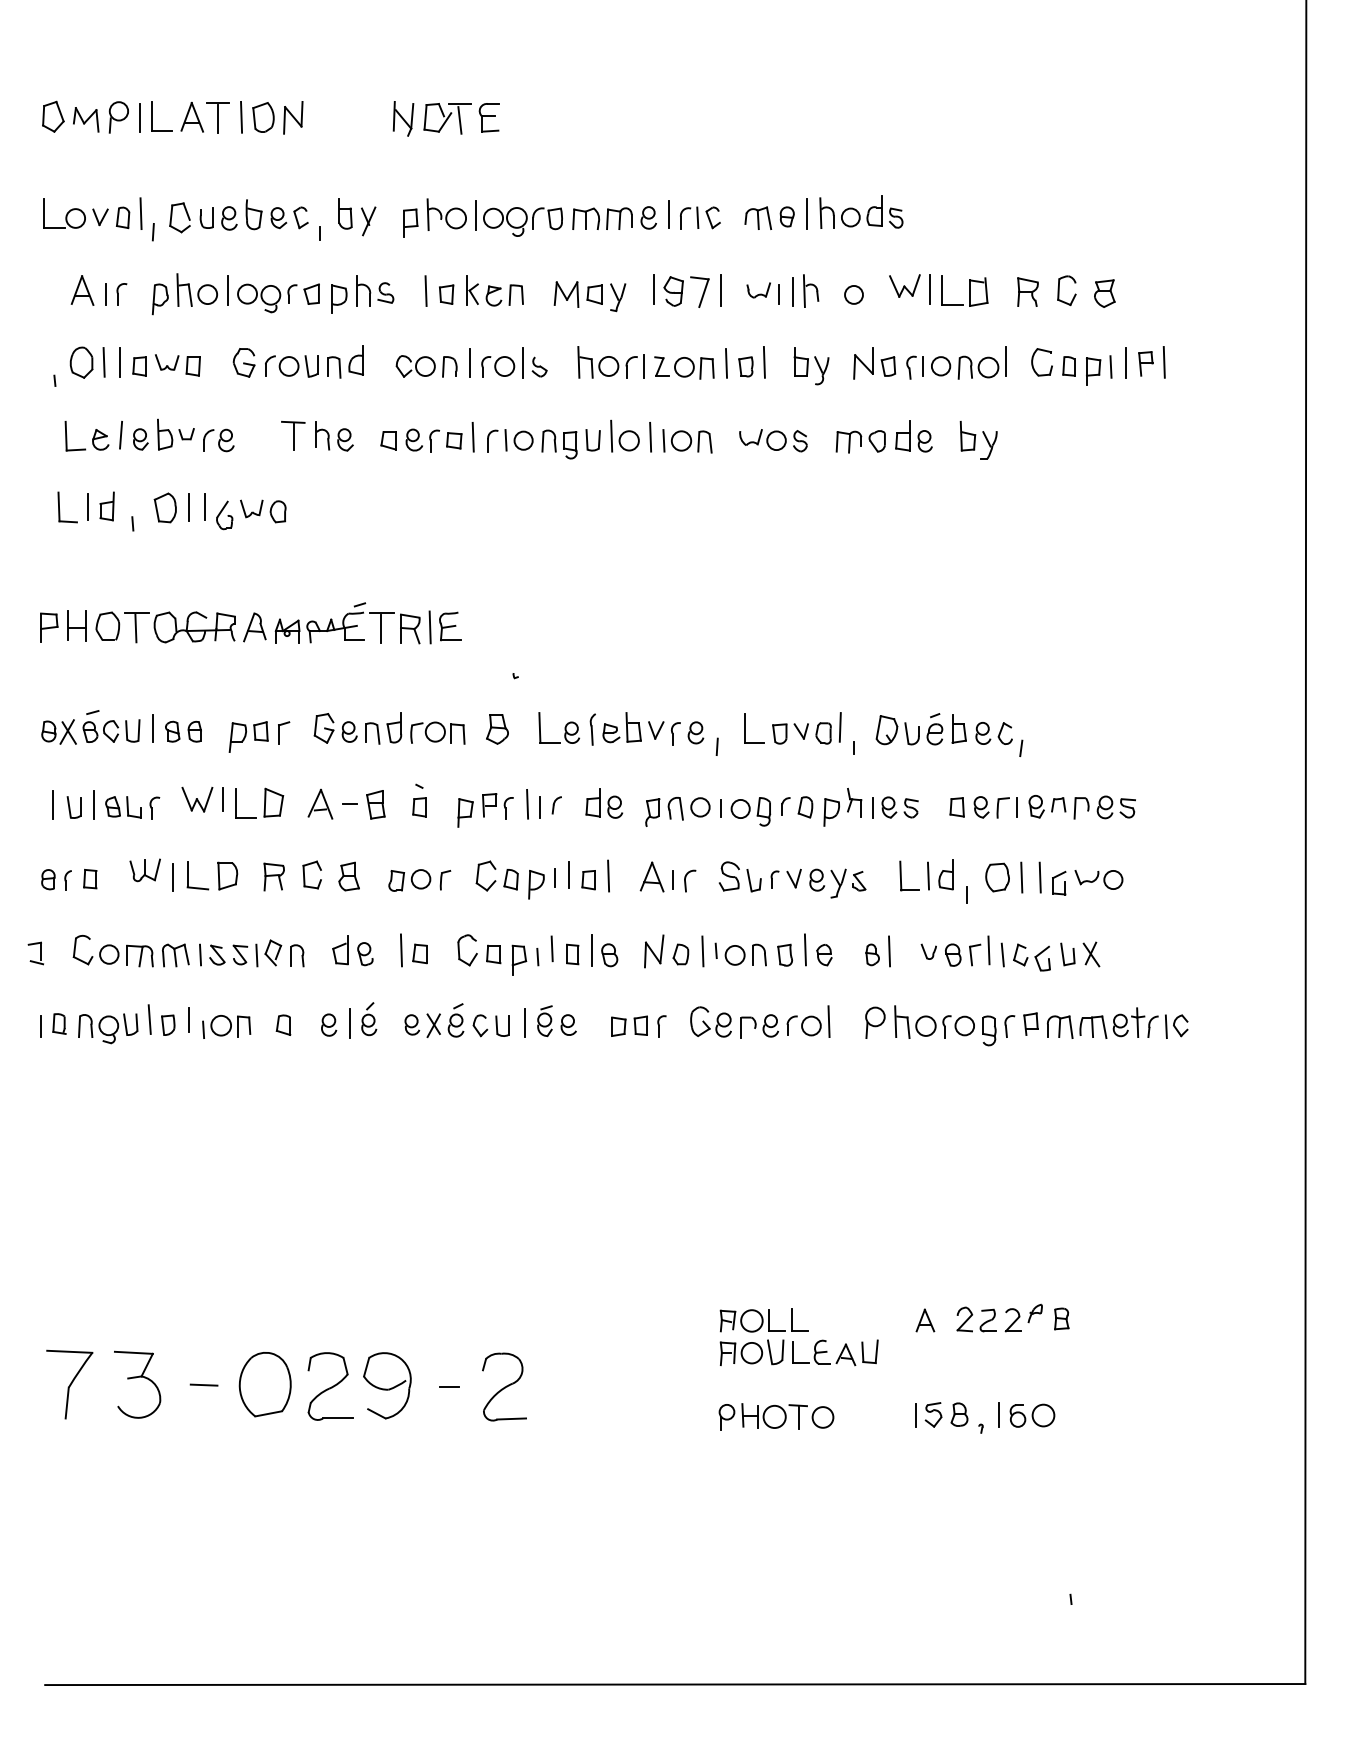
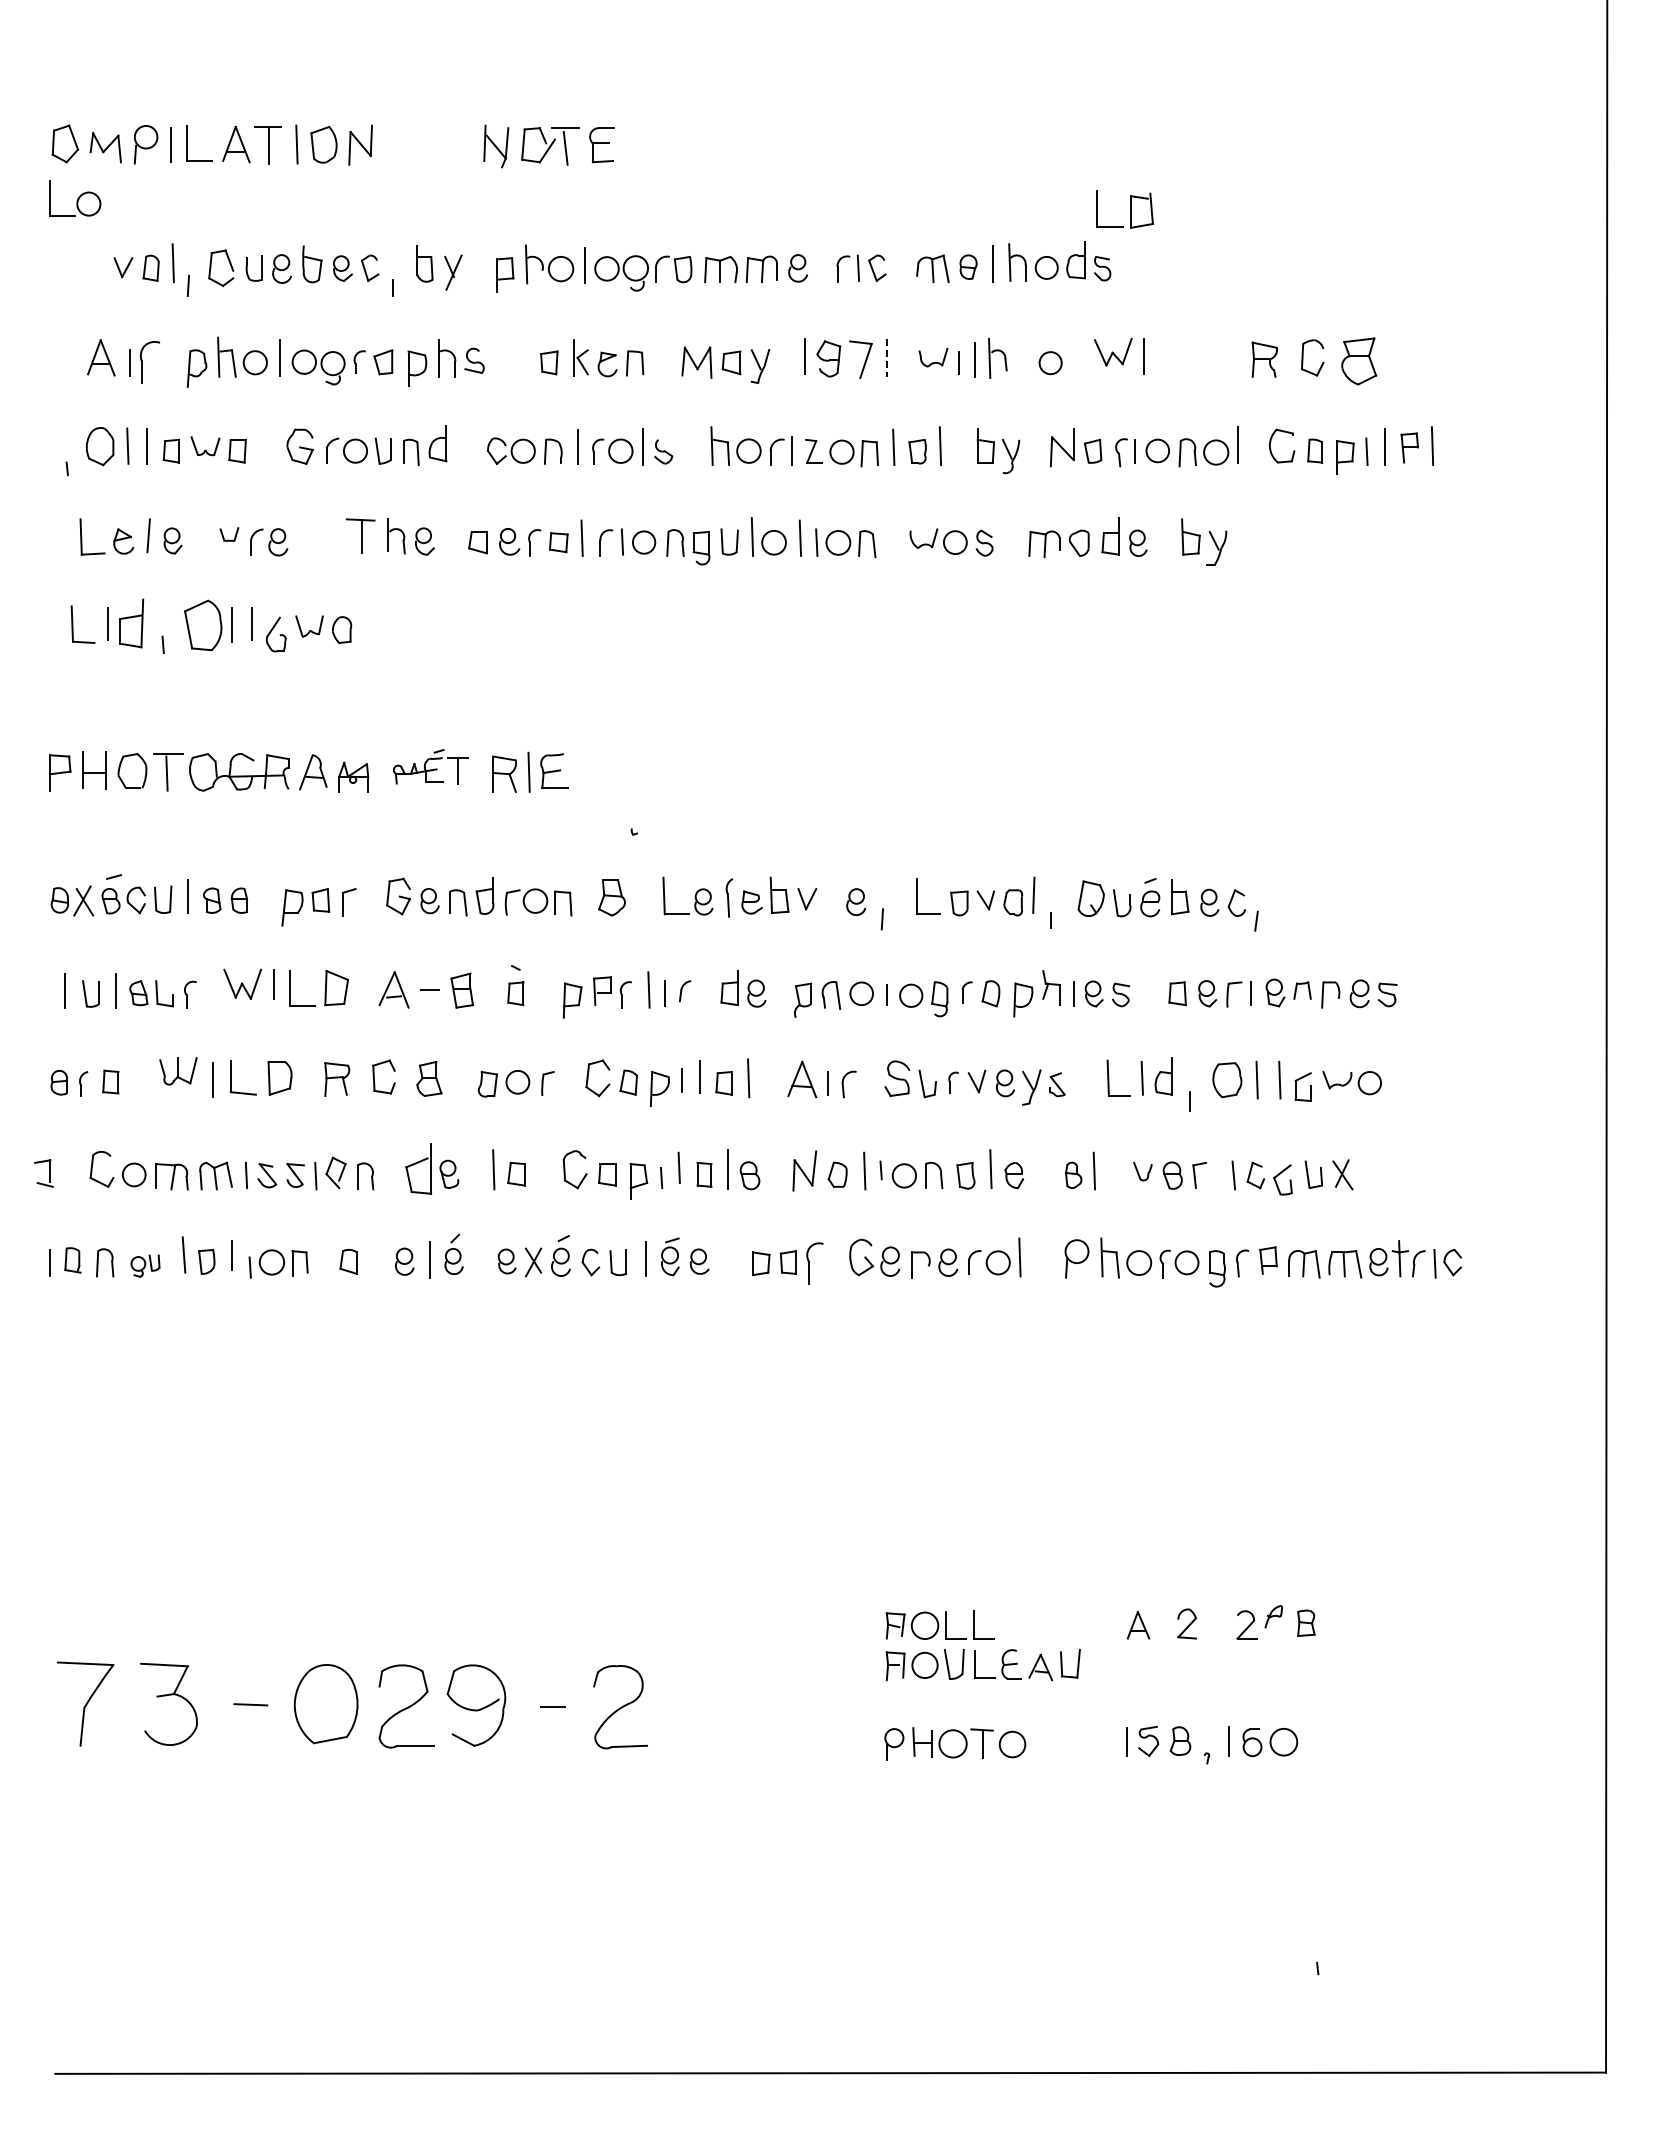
part: (64, 213) -> (75, 198), moved
line: (668, 214) -> (822, 264), removed
line: (720, 290) -> (886, 357), solid -> dashed
line: (425, 291) -> (523, 358), removed
part: (964, 291) -> (1124, 209), moved
part: (1104, 293) -> (1359, 361), size x1.4
part: (121, 294) -> (149, 362), size x1.6
part: (164, 434) -> (202, 534), removed
part: (107, 506) -> (131, 623), size x1.4
part: (165, 507) -> (203, 624), size x1.4
part: (350, 622) -> (430, 766), size x0.7
part: (675, 734) -> (831, 903), removed
part: (340, 950) -> (418, 1169), size x1.4
line: (988, 950) -> (1216, 1169), removed
part: (661, 1025) -> (813, 1262), size x1.6
part: (118, 1028) -> (145, 1265), size x0.6
part: (987, 1320) -> (1215, 1625), removed

